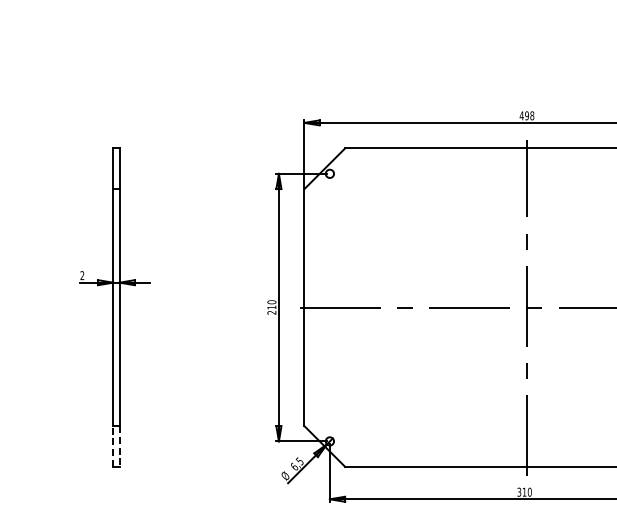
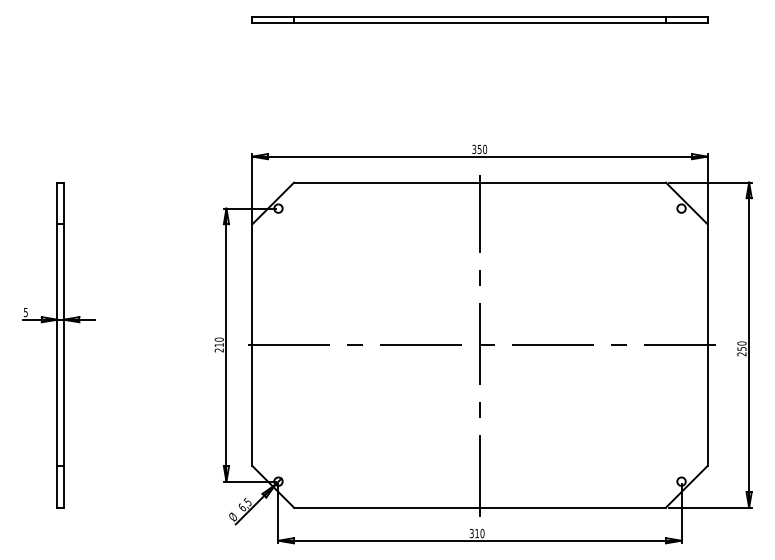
text: (526, 115) -> (479, 149), 498 -> 350
text: (82, 275) -> (25, 312), 2 -> 5
line: (113, 446) -> (57, 486), dashed -> solid
line: (119, 446) -> (63, 486), dashed -> solid

